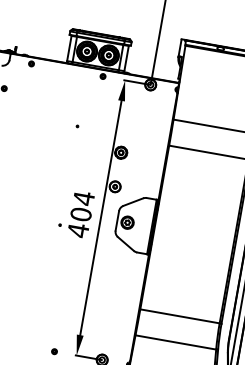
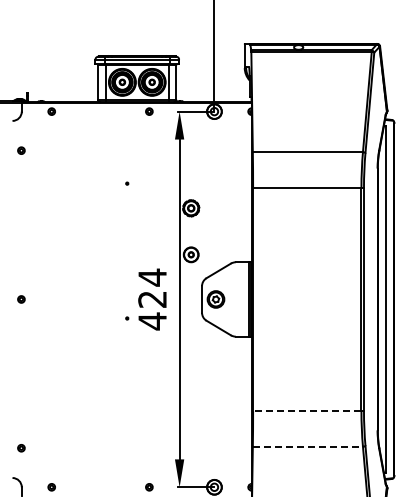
text: (81, 214) -> (152, 299), 404 -> 424
line: (179, 316) -> (306, 411), solid -> dashed
line: (176, 342) -> (308, 446), solid -> dashed

